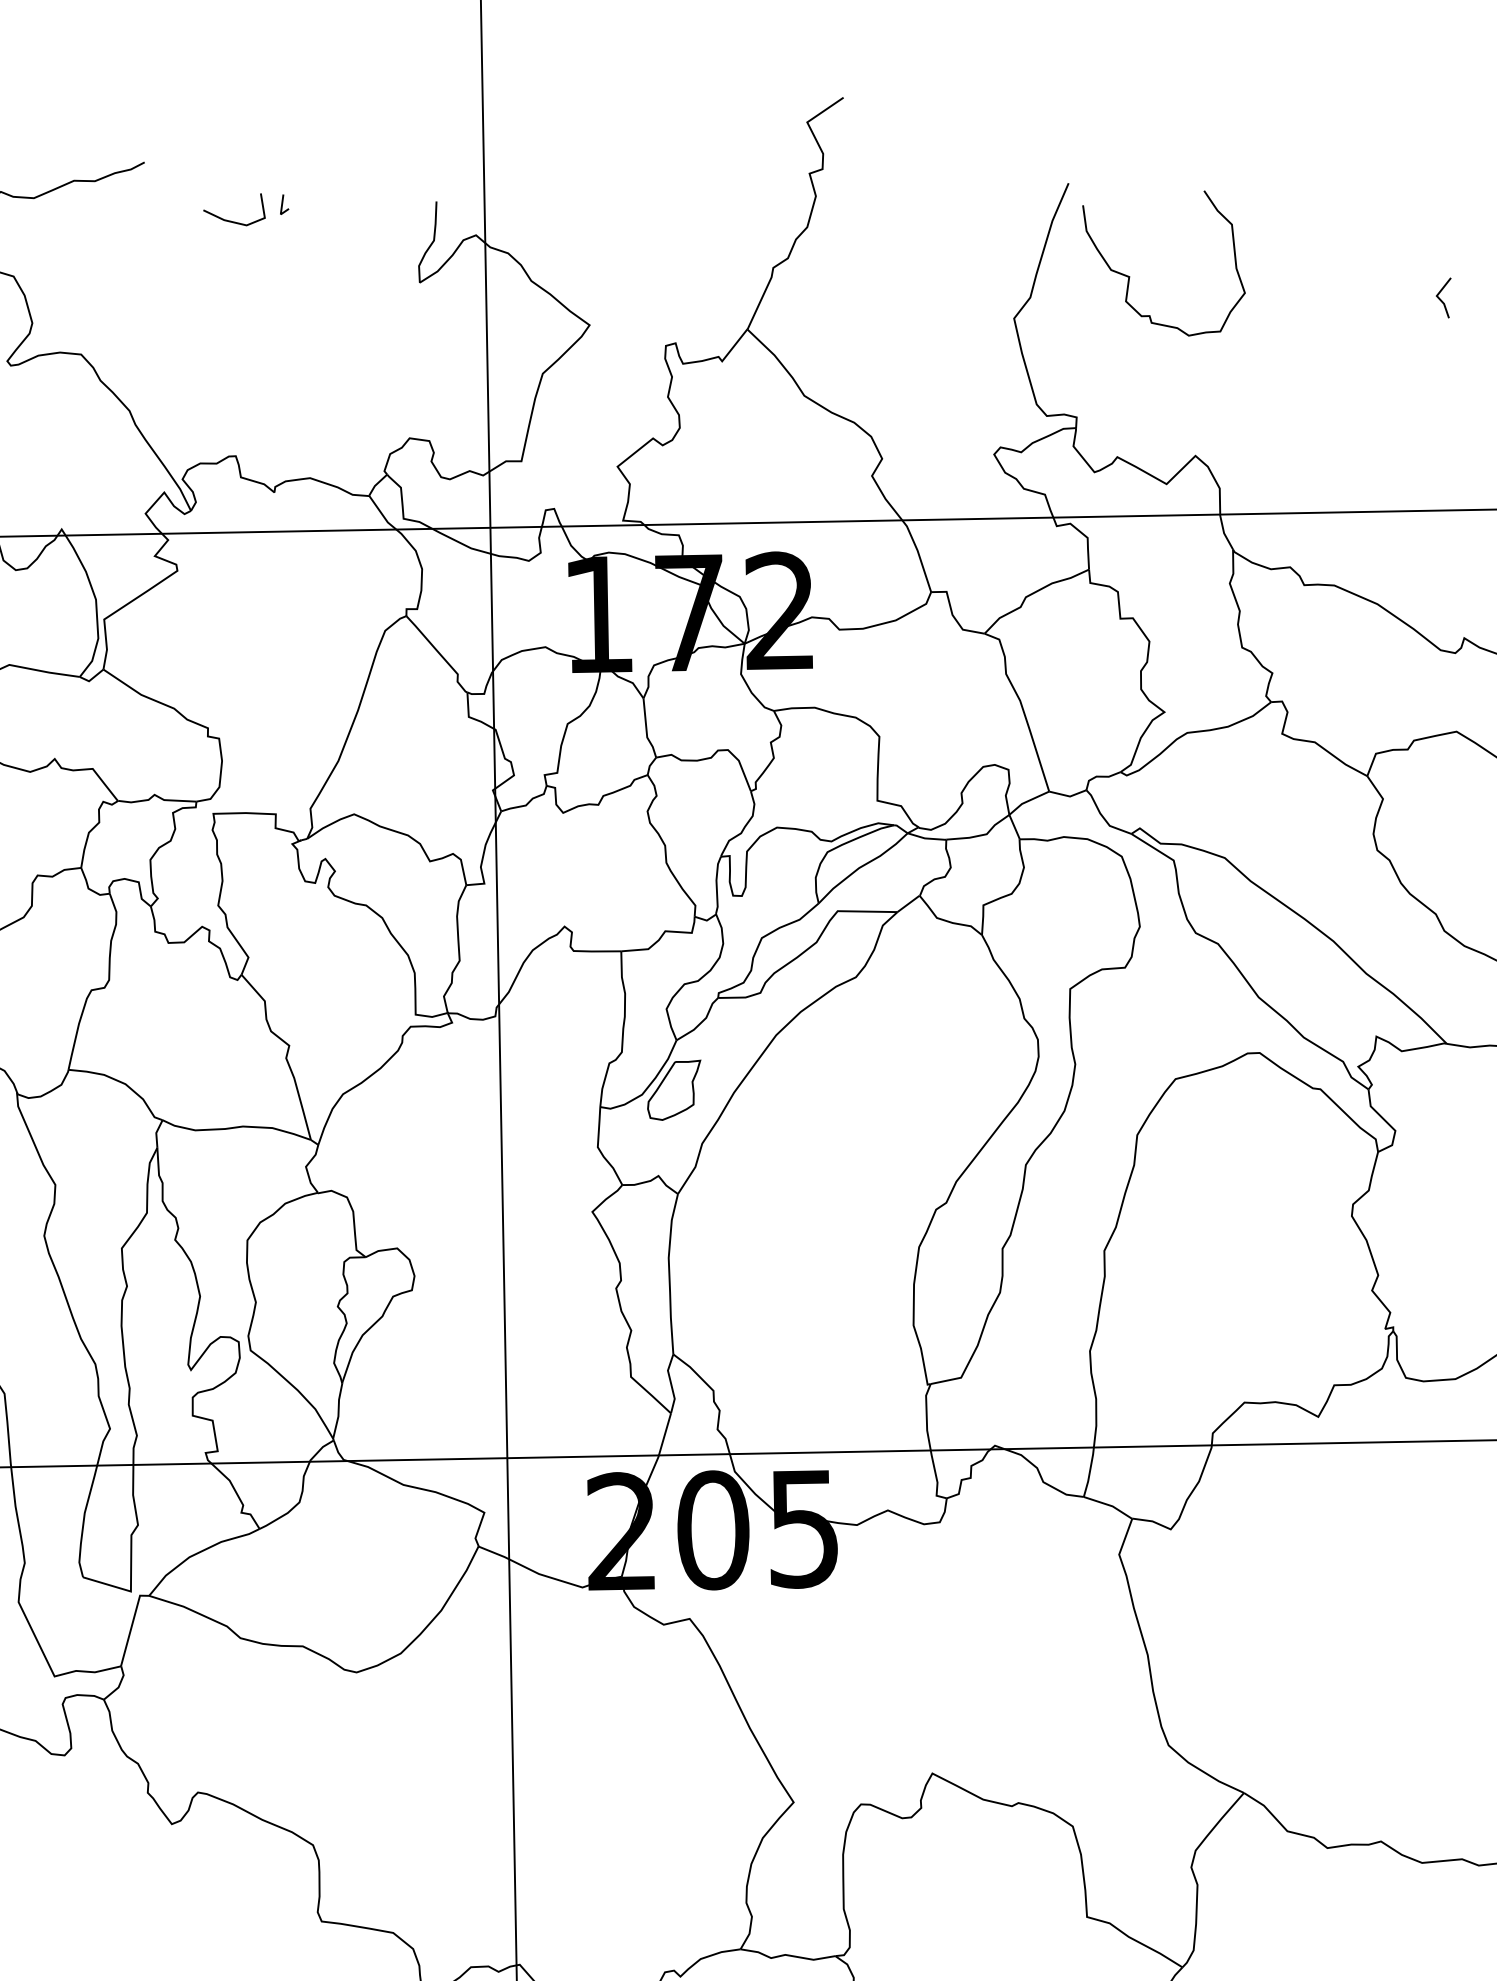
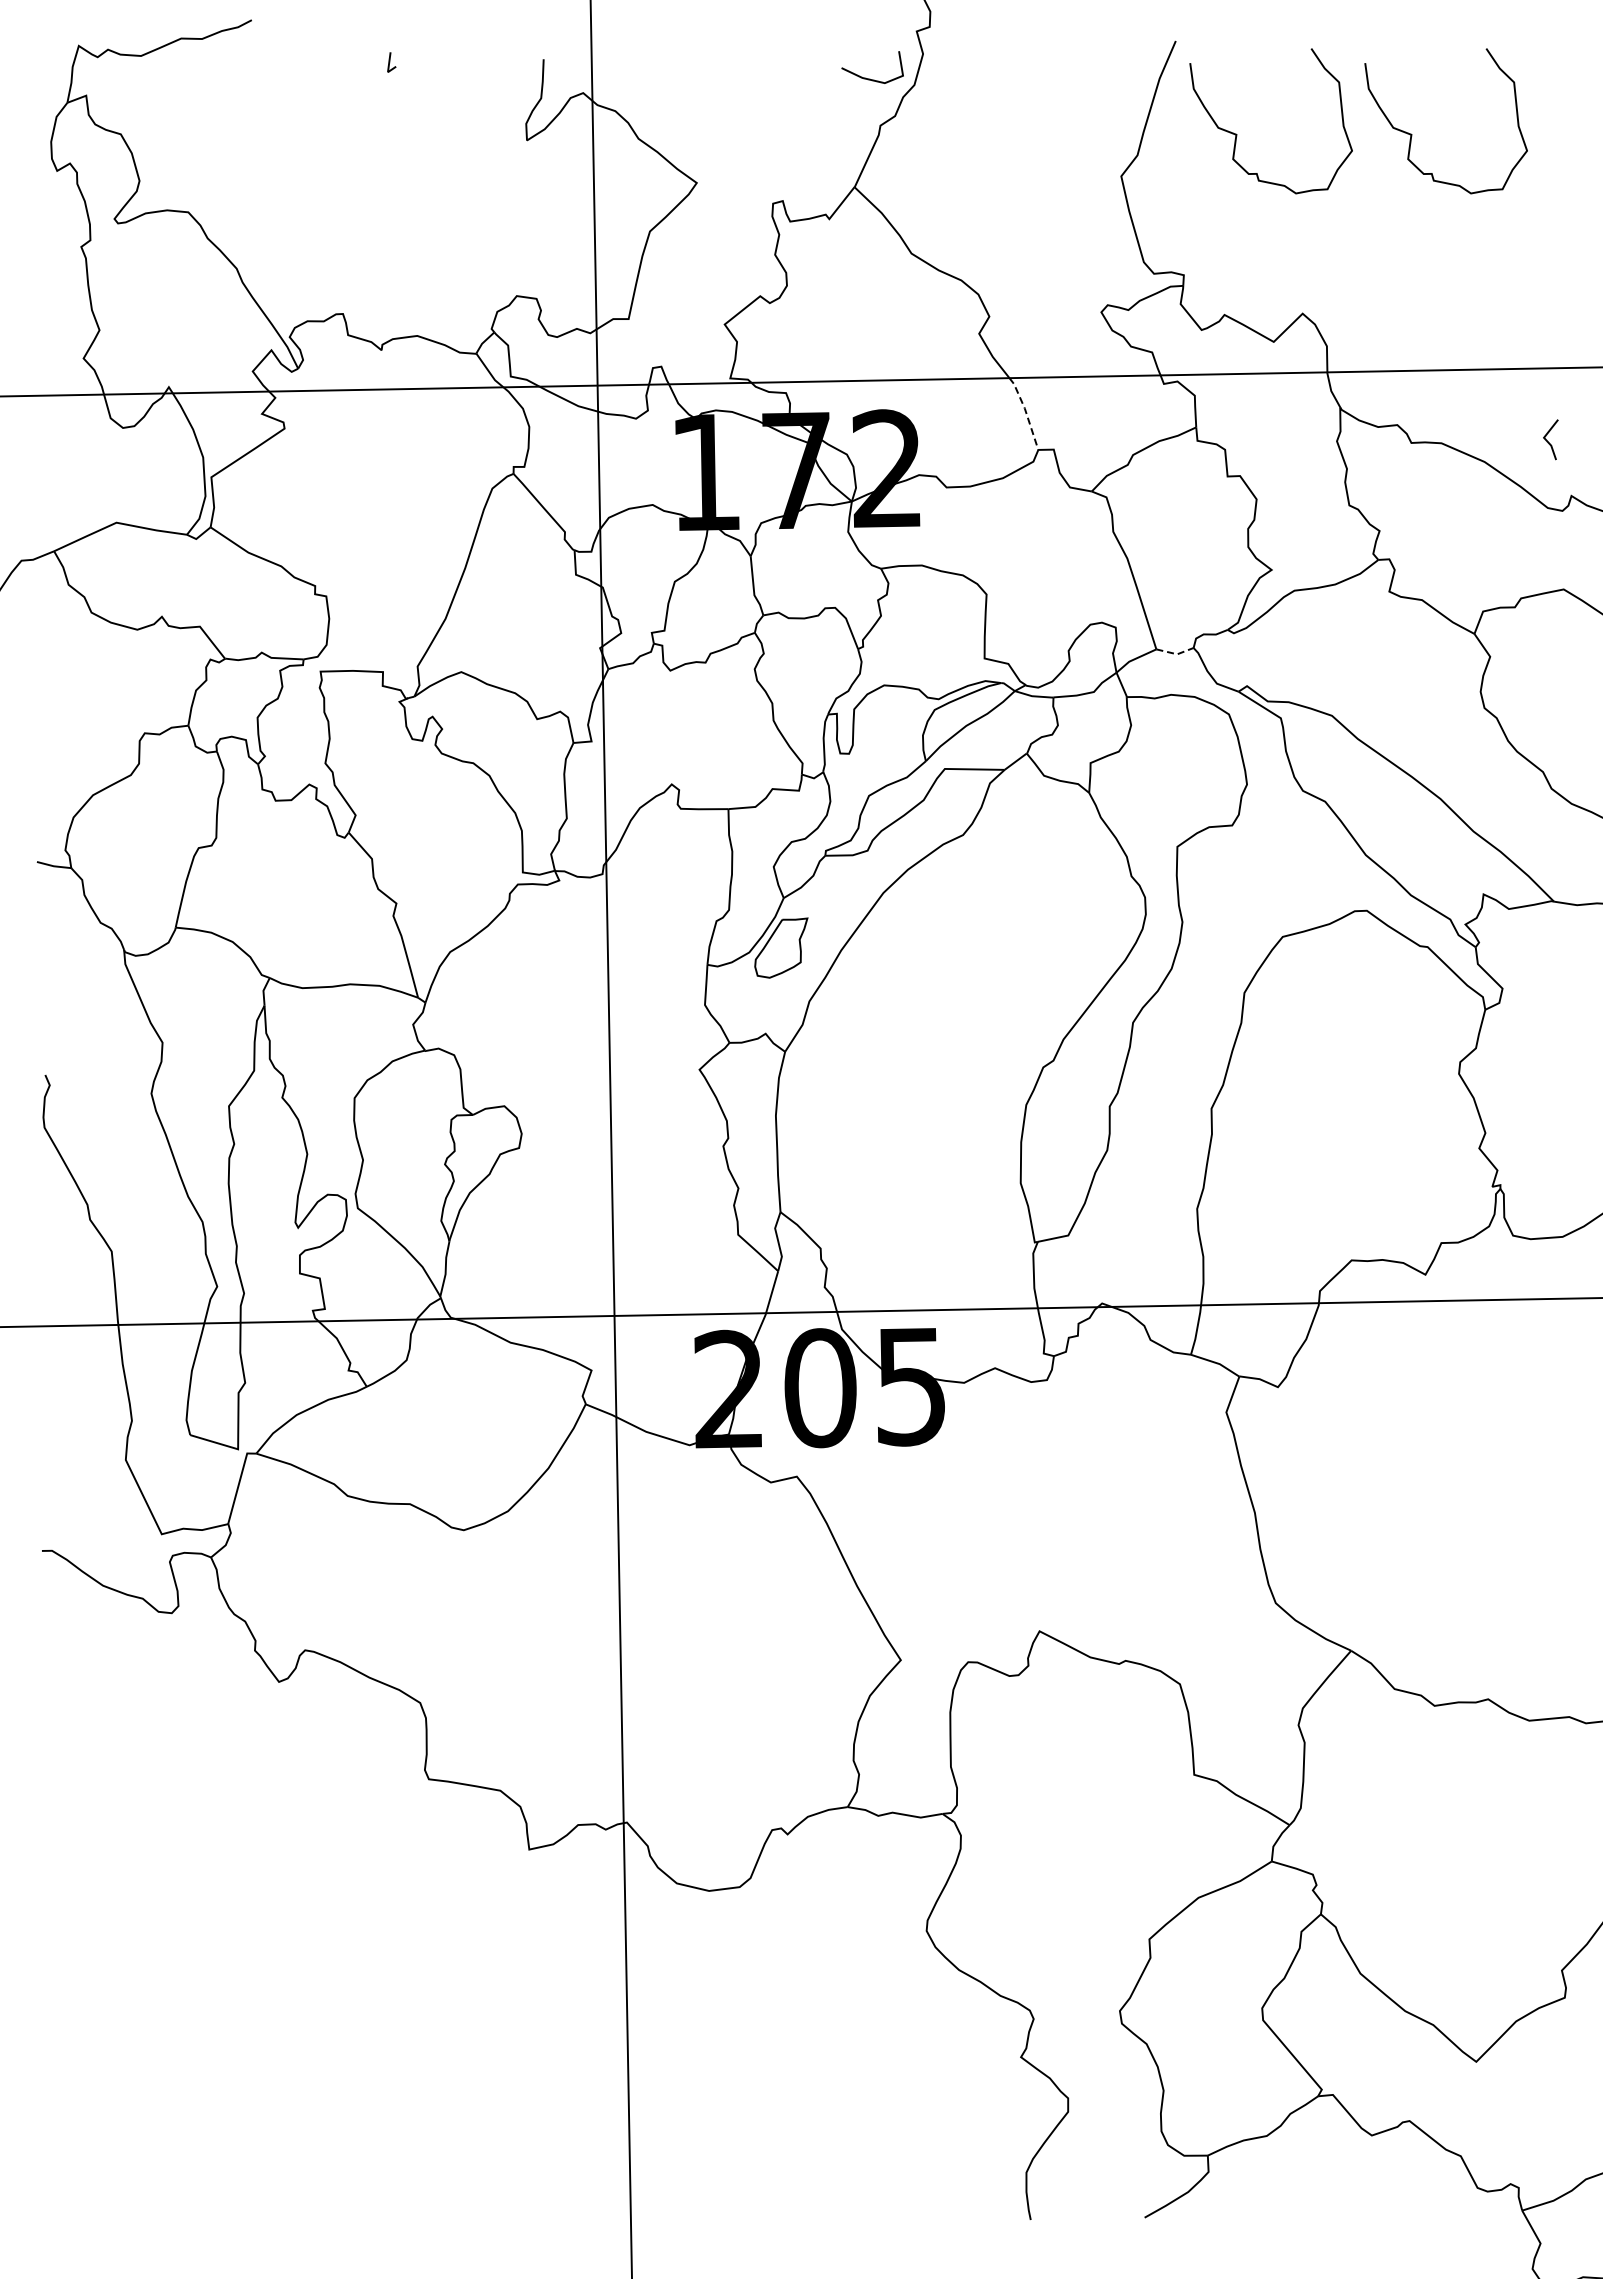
line: (232, 220) -> (870, 78), moved
curve: (1305, 276) -> (1412, 134), added
line: (1441, 299) -> (1548, 441), moved
line: (919, 554) -> (1026, 412), solid -> dashed
line: (1069, 796) -> (1176, 654), solid -> dashed

